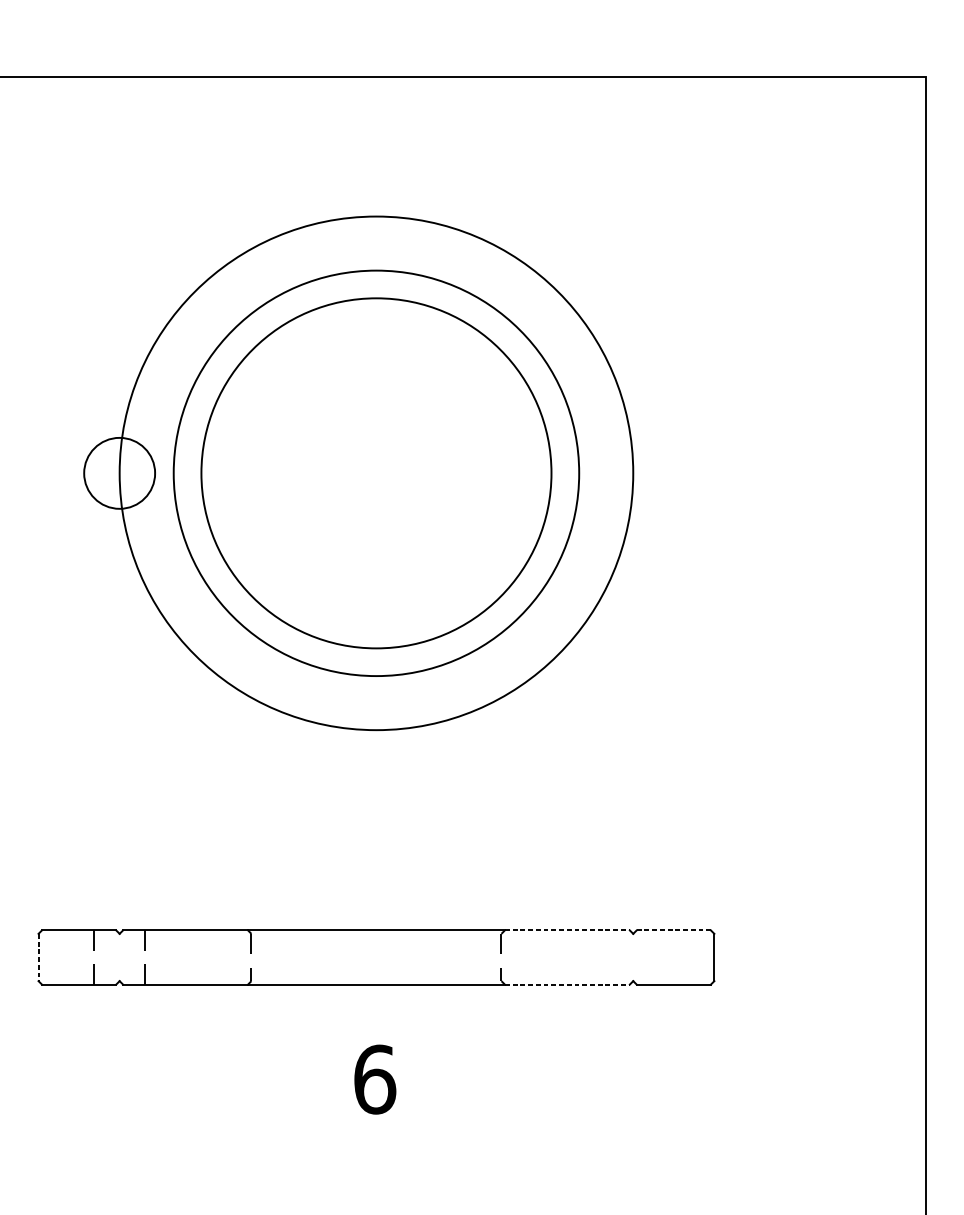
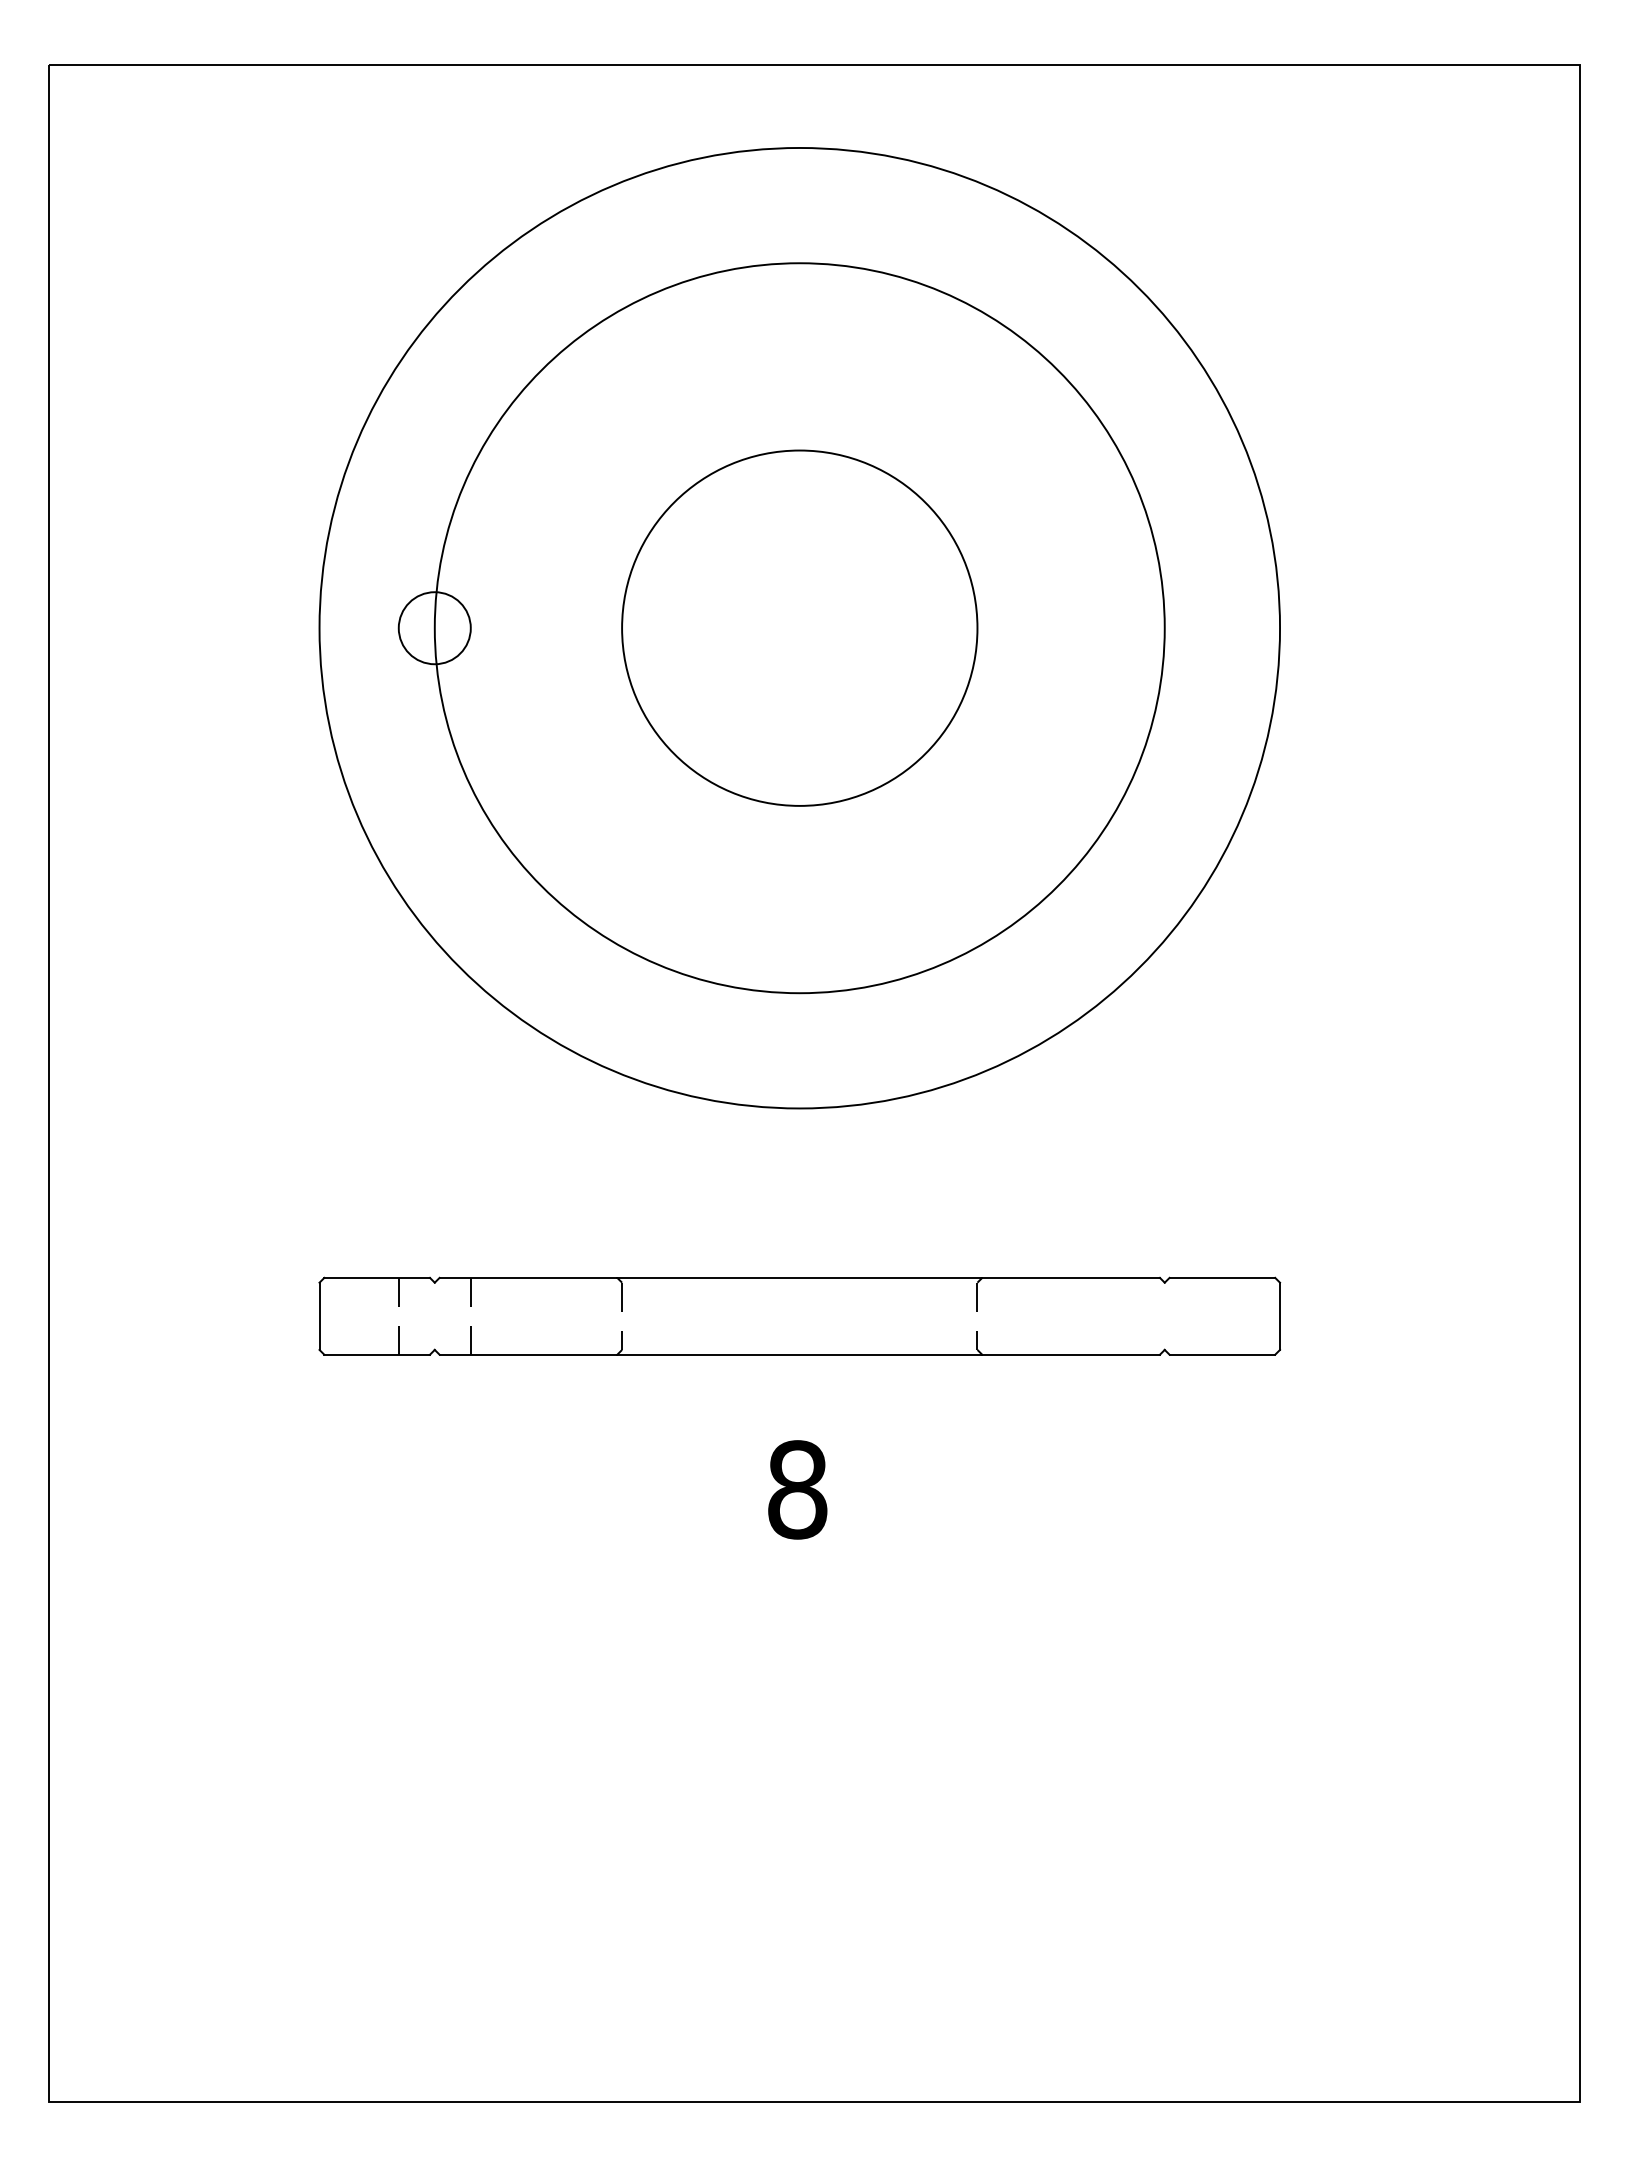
circle: (376, 472) -> (799, 627), size x0.71
circle: (376, 472) -> (799, 627), size x1.67
circle: (119, 473) -> (434, 628), size x0.71
line: (567, 930) -> (1071, 1277), dashed -> solid
line: (673, 930) -> (1222, 1277), dashed -> solid
line: (38, 957) -> (319, 1316), dashed -> solid
line: (567, 984) -> (1071, 1354), dashed -> solid
text: (375, 1079) -> (798, 1489), 6 -> 8

